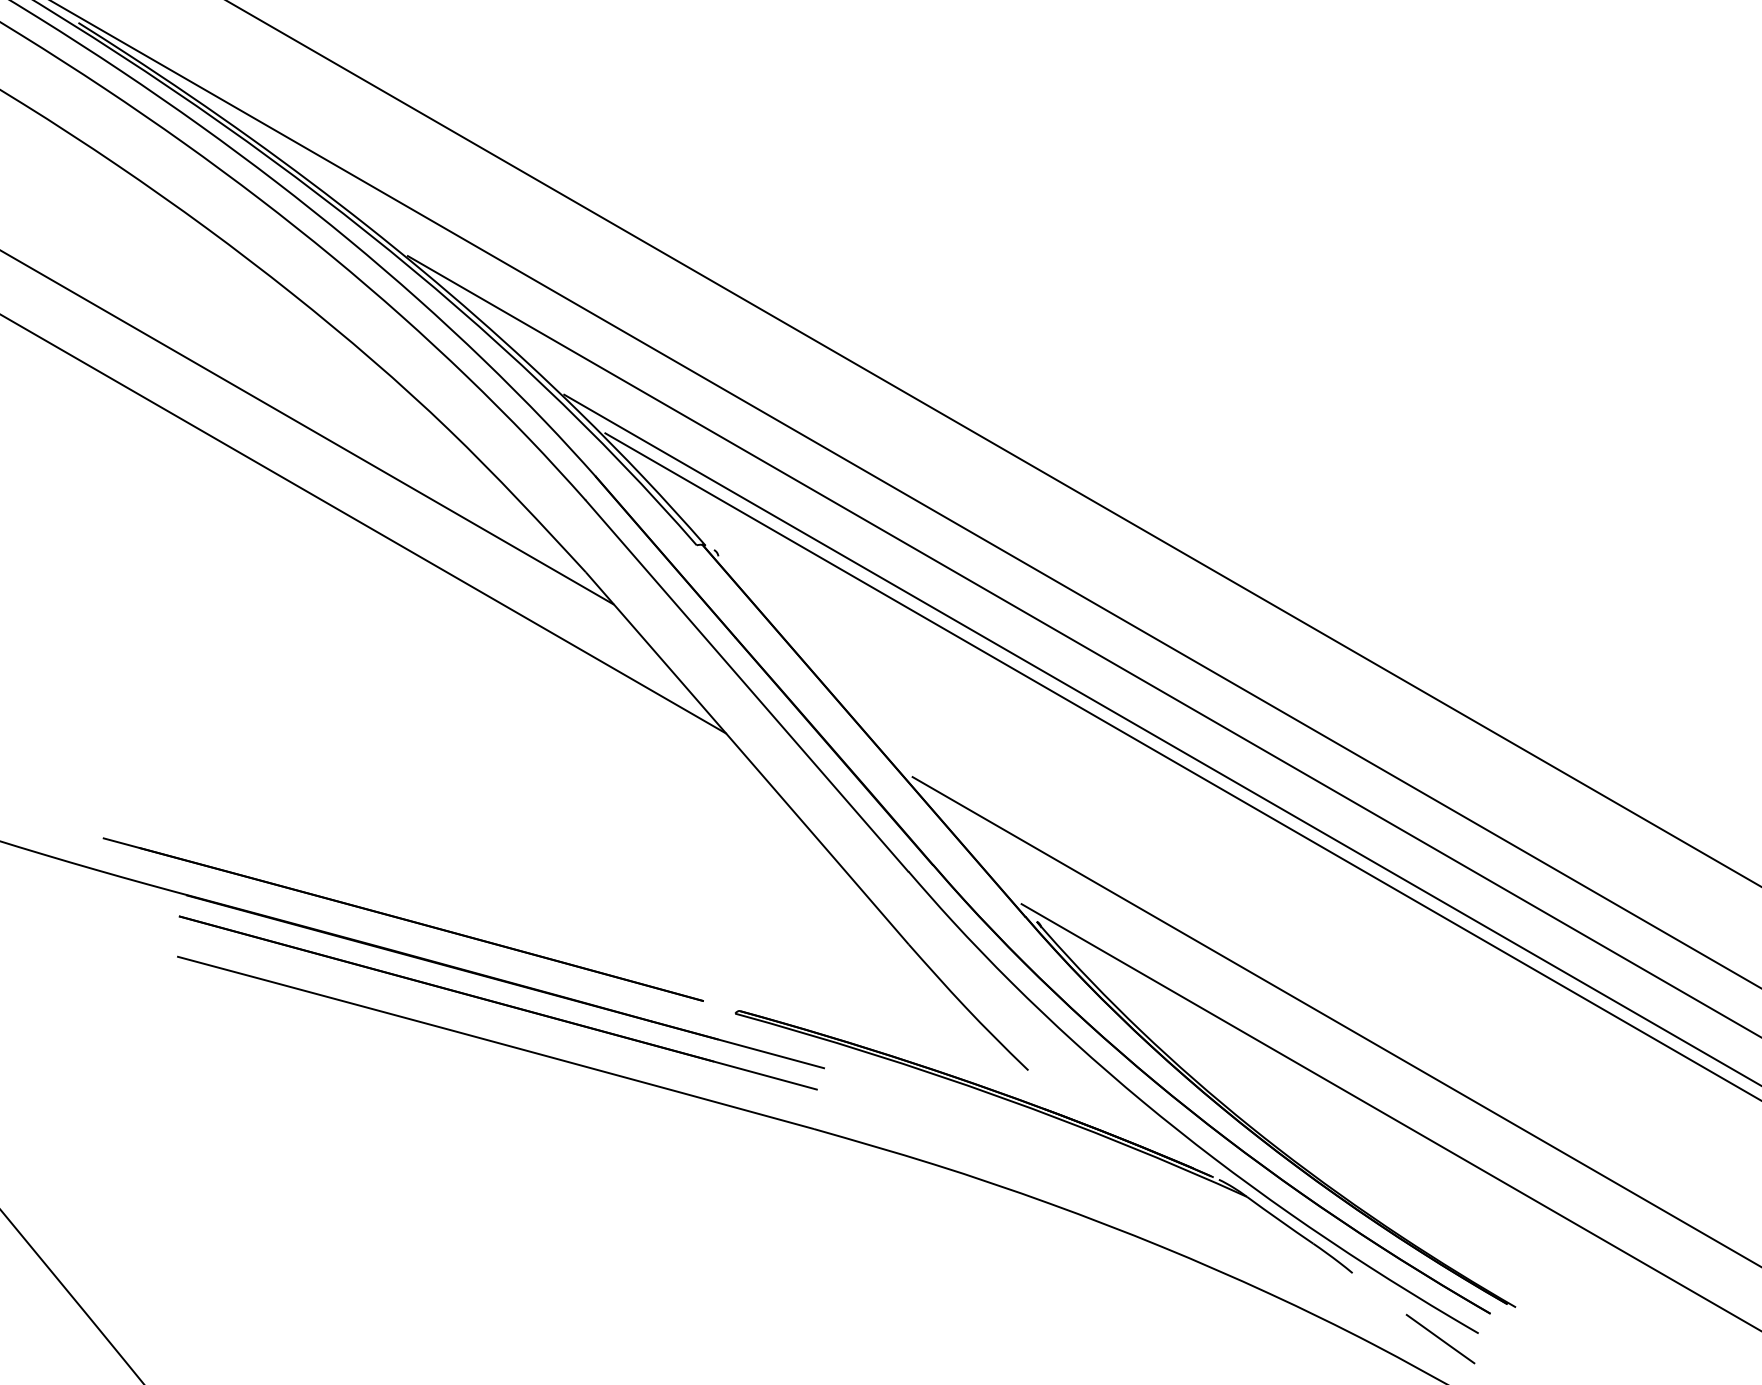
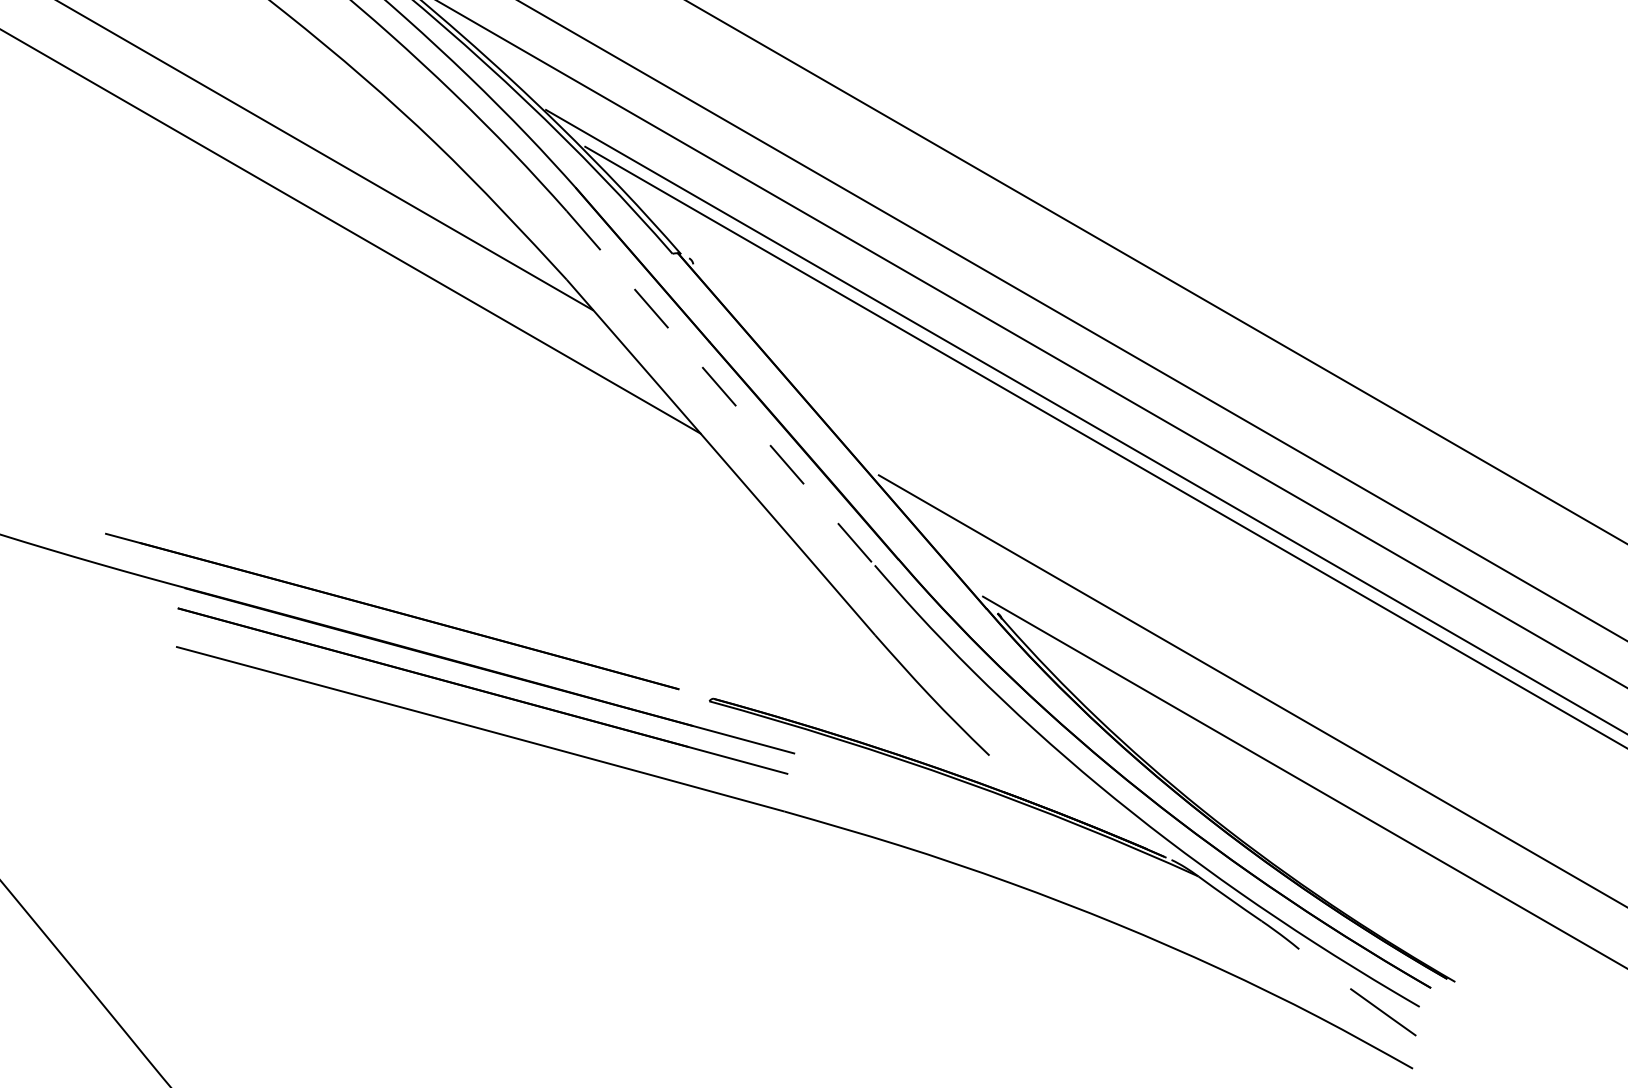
line: (747, 686) -> (721, 388), solid -> dashed

